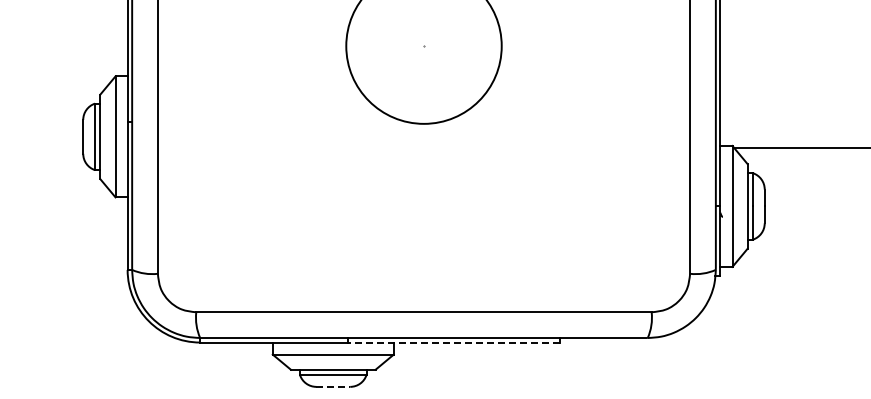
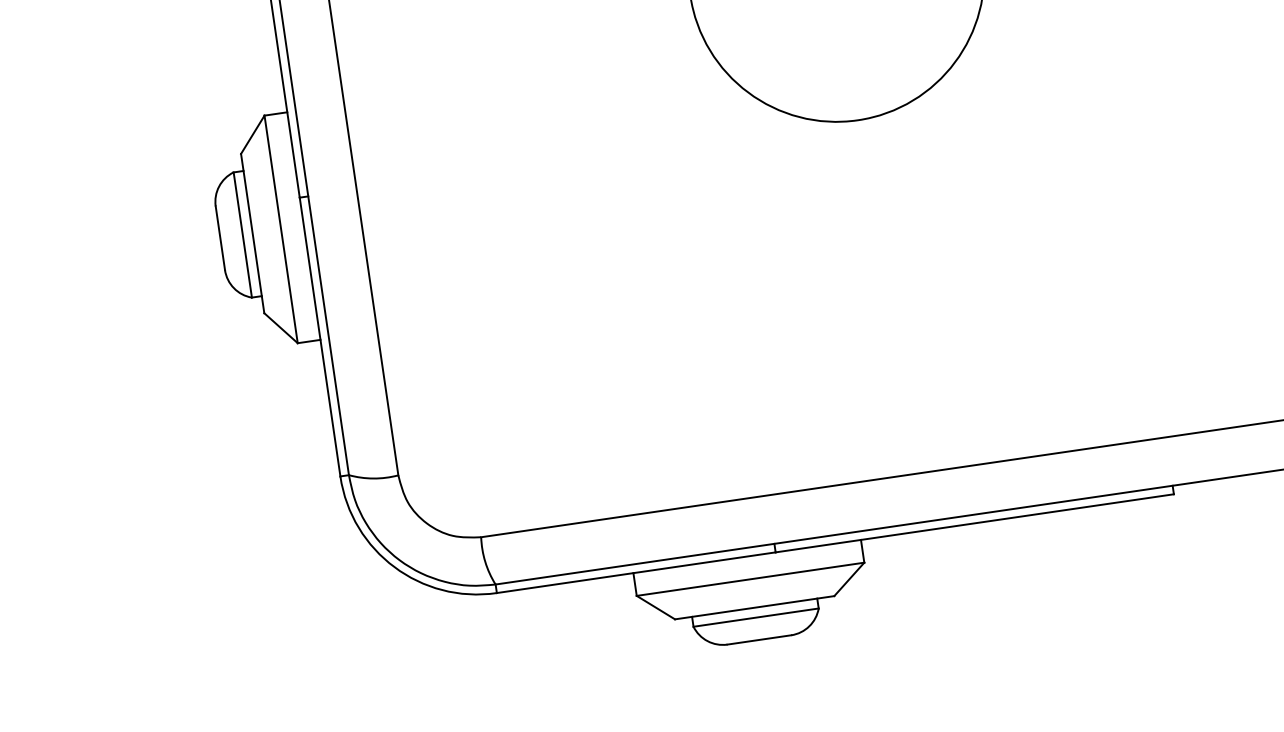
line: (454, 342) -> (975, 523), dashed -> solid
line: (333, 386) -> (759, 639), dashed -> solid

